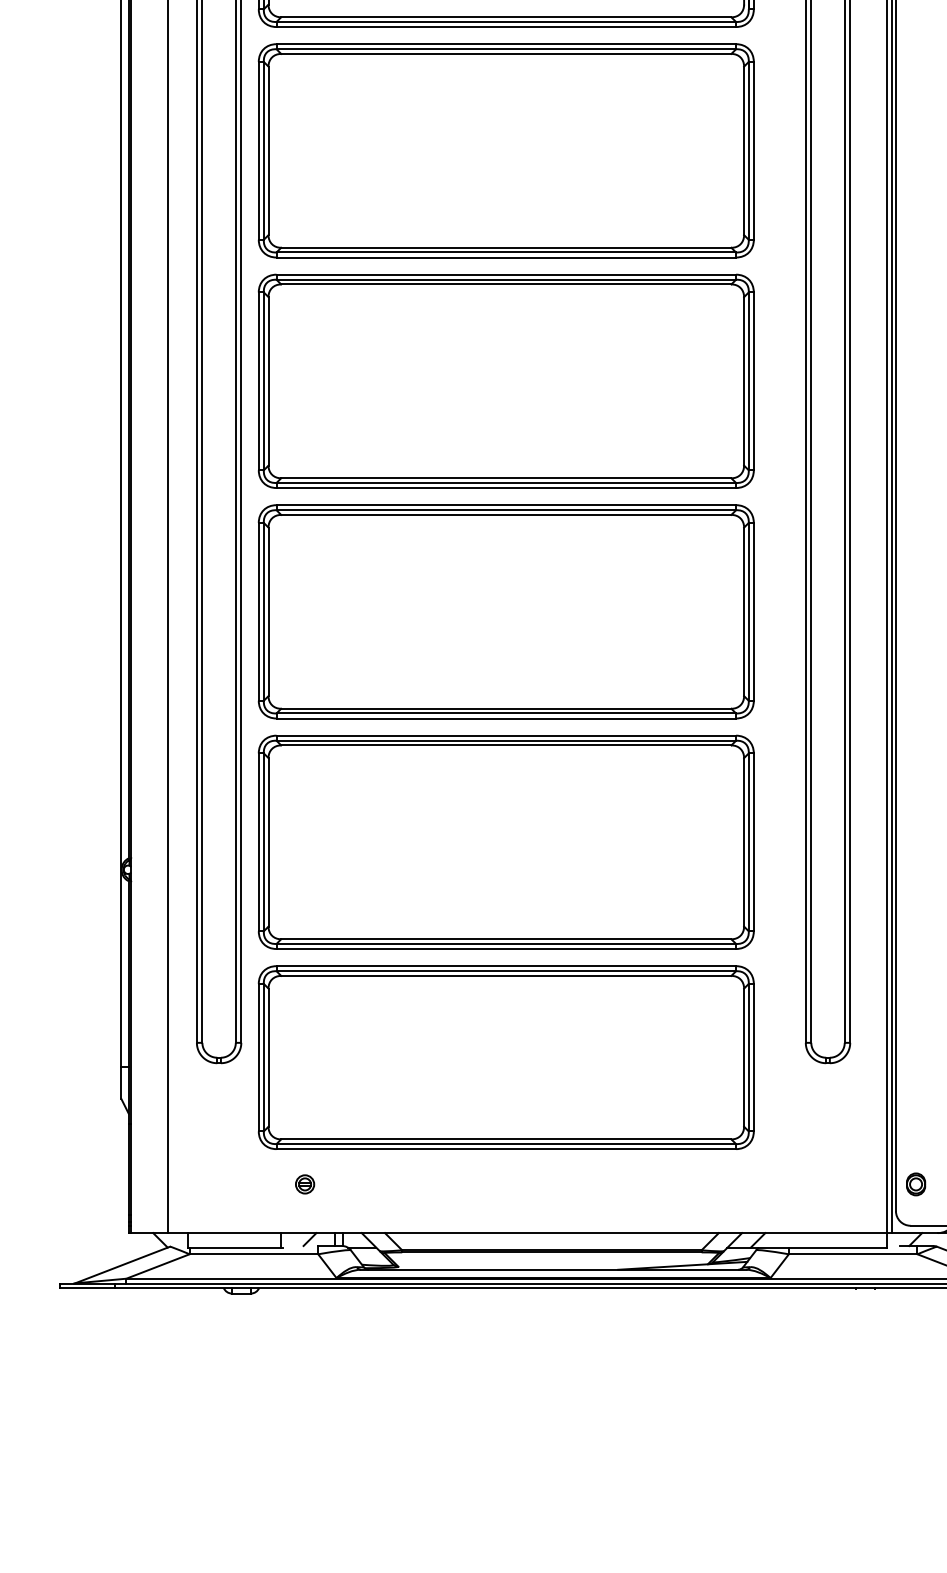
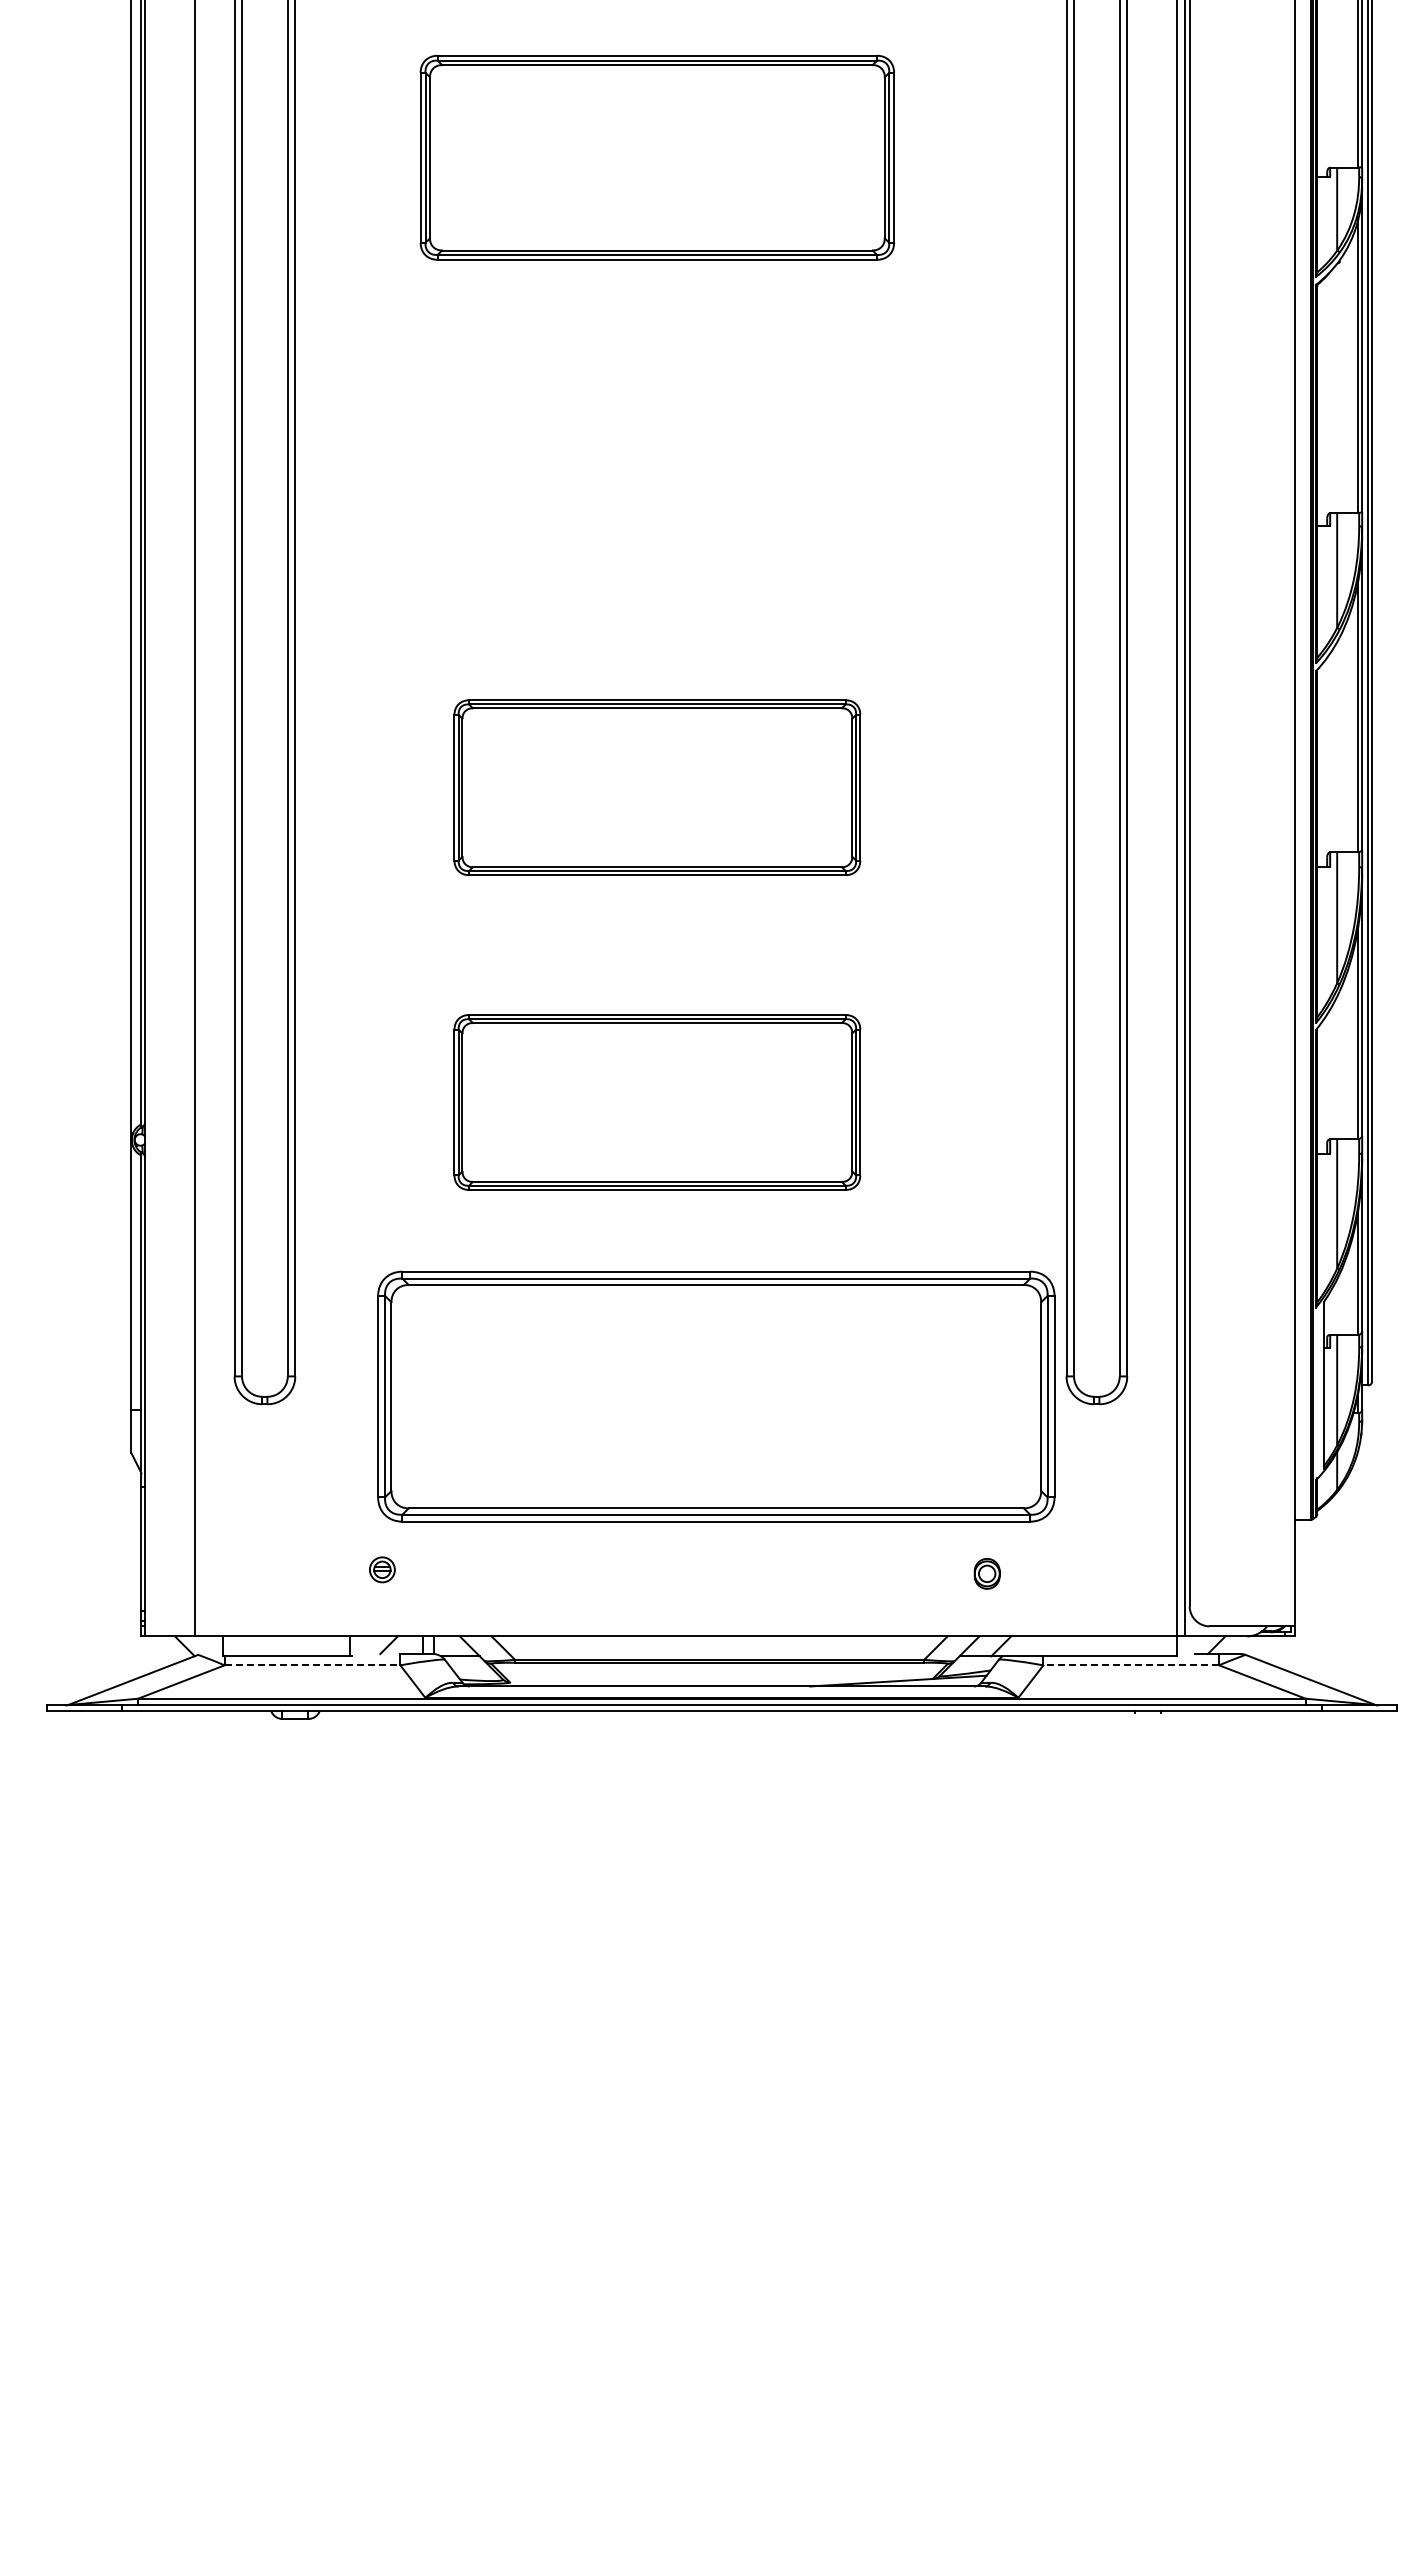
part: (506, 150) -> (657, 157), size x0.7
part: (506, 381) -> (657, 472), removed
part: (506, 611) -> (657, 787), size x0.6
part: (506, 842) -> (657, 1102), size x0.6
part: (506, 1057) -> (716, 1396), moved
part: (915, 1184) -> (986, 1573), moved
line: (253, 1254) -> (312, 1665), solid -> dashed
line: (853, 1254) -> (1131, 1665), solid -> dashed

